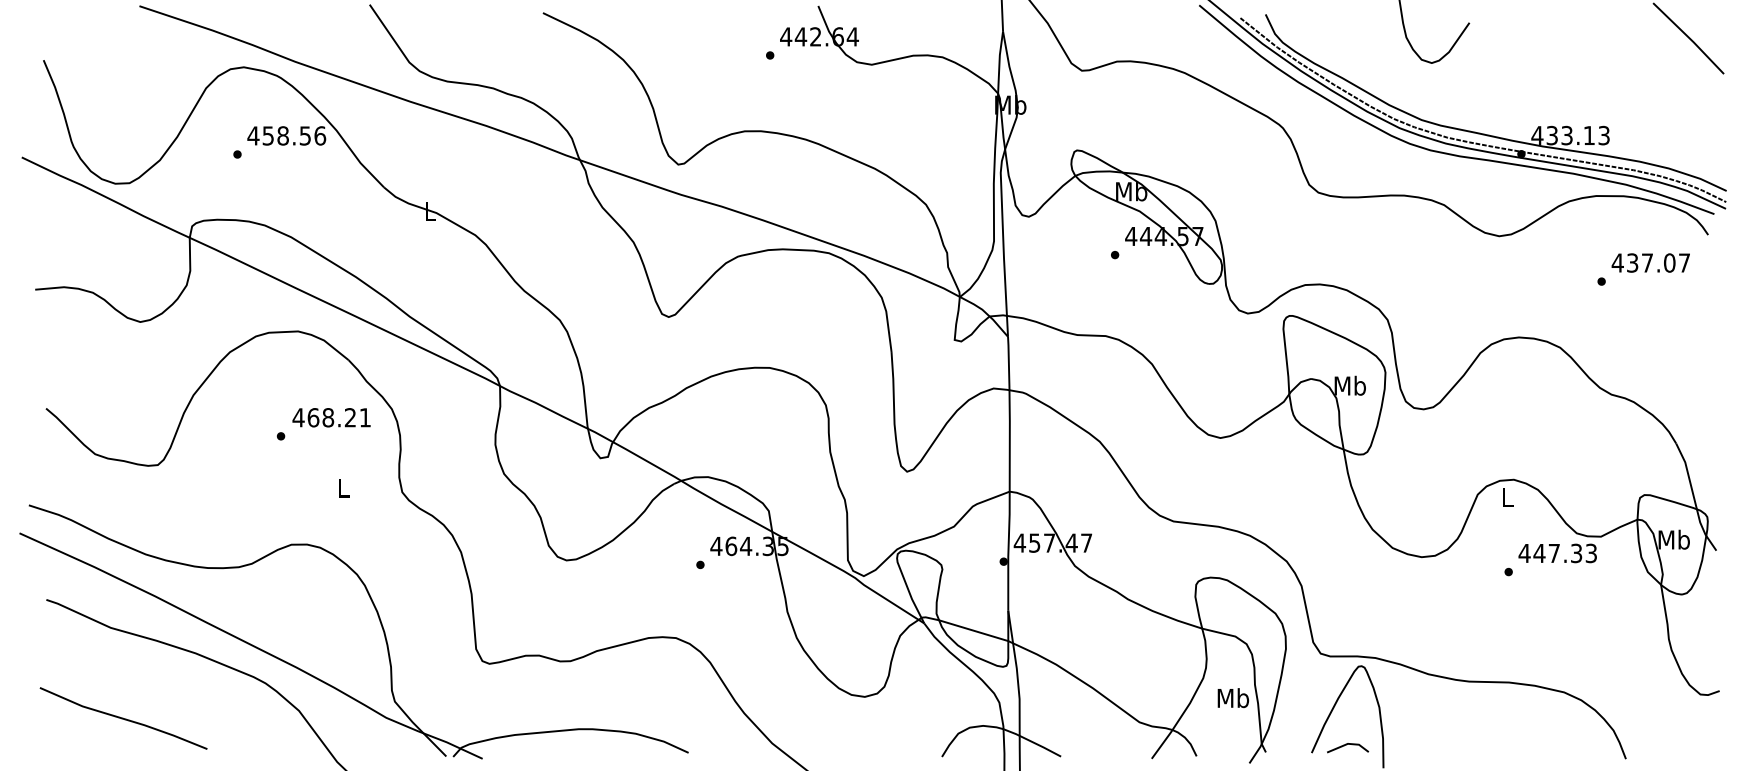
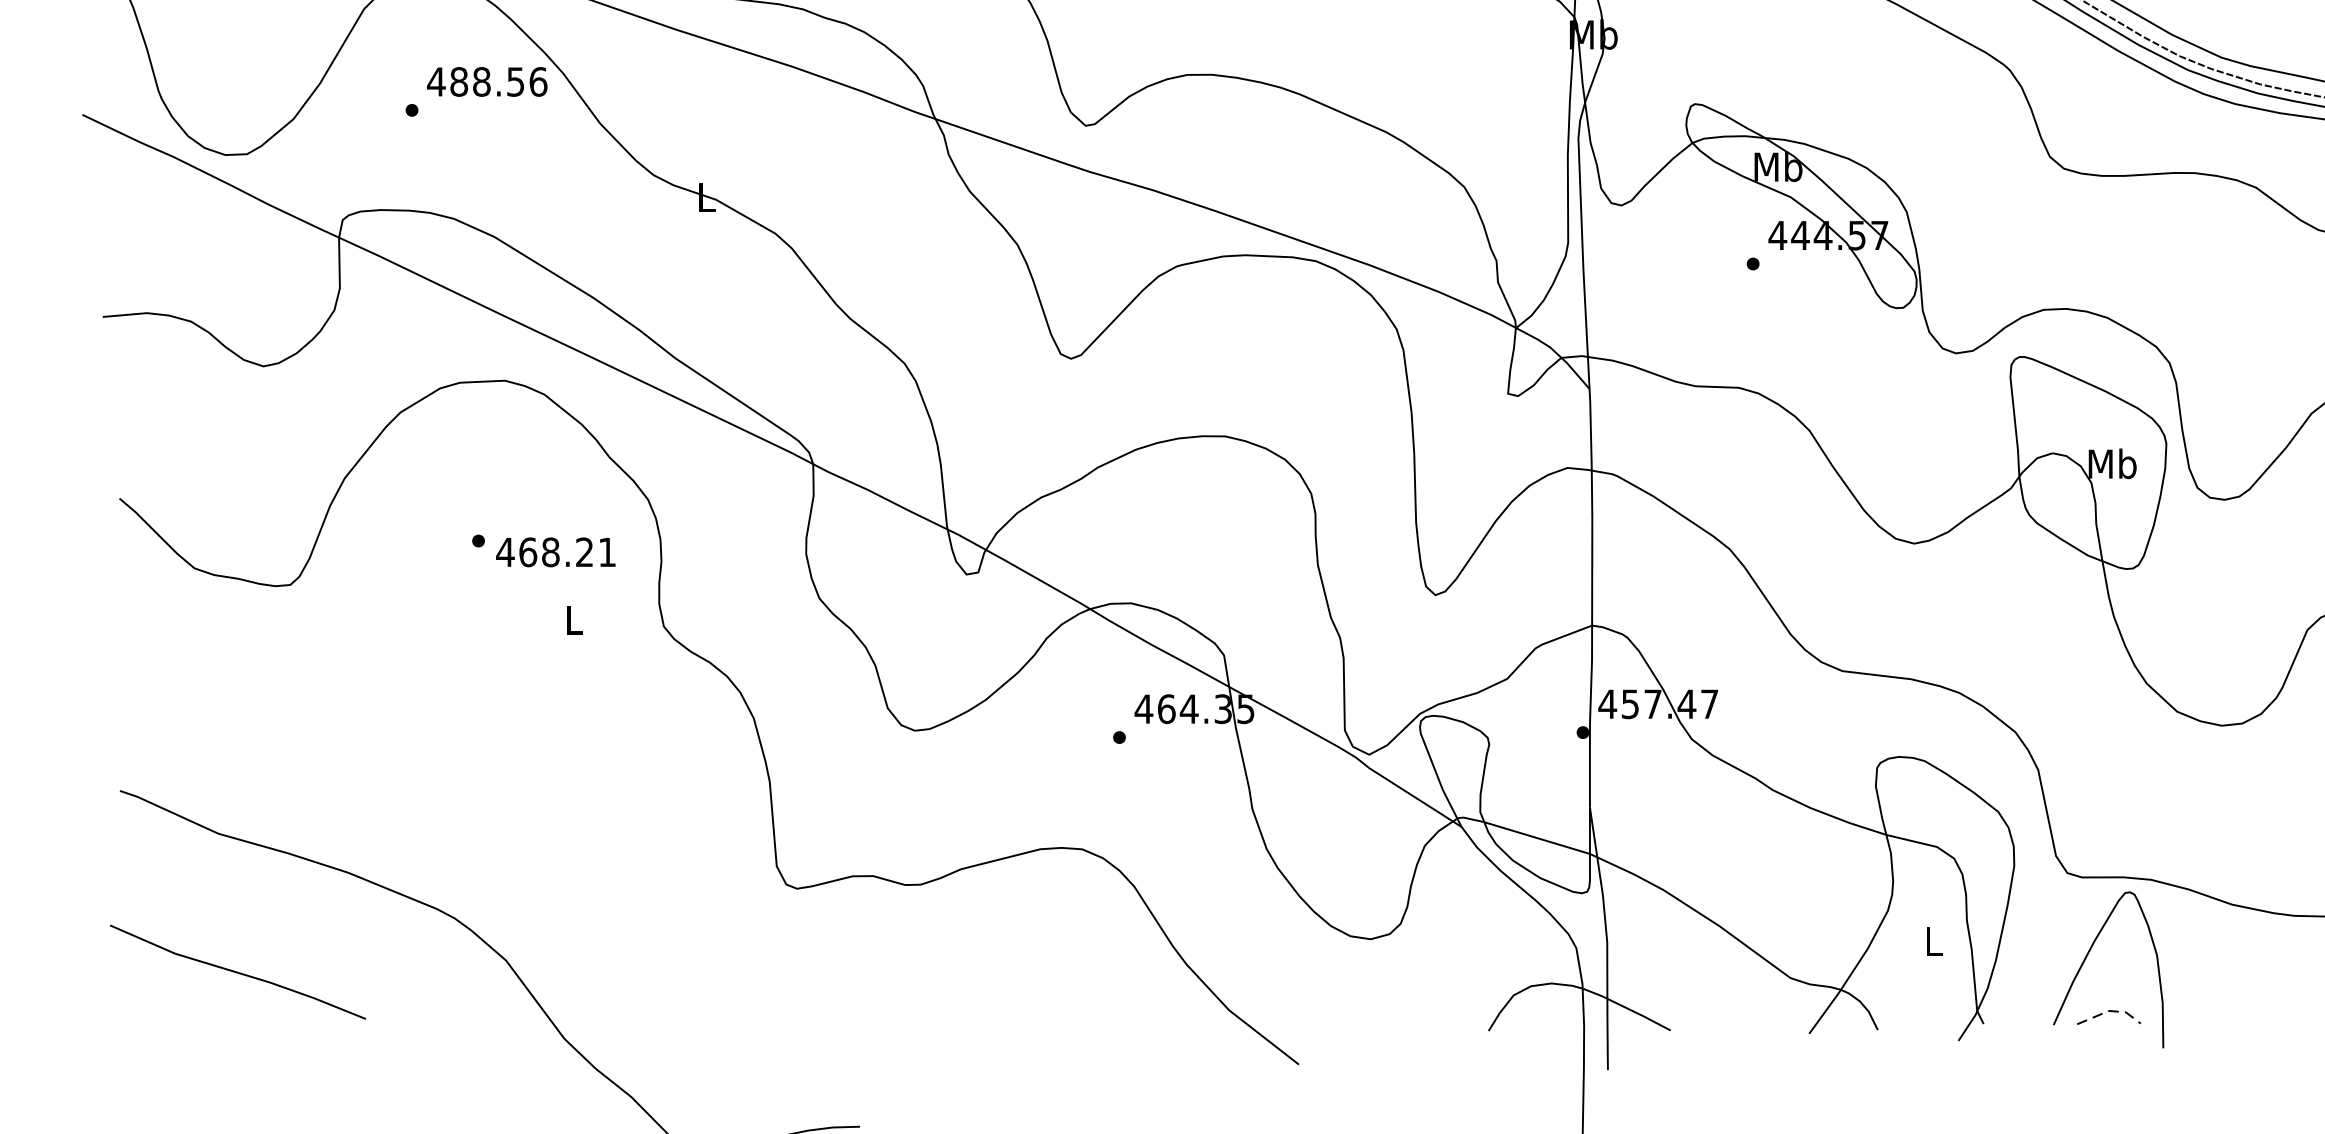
text: (268, 135) -> (459, 81), 458.56 -> 488.56
text: (331, 417) -> (555, 551), moved
part: (379, 621) -> (629, 823), removed
text: (1233, 698) -> (1934, 941), Mb -> L
line: (1348, 743) -> (2109, 1010), solid -> dashed

